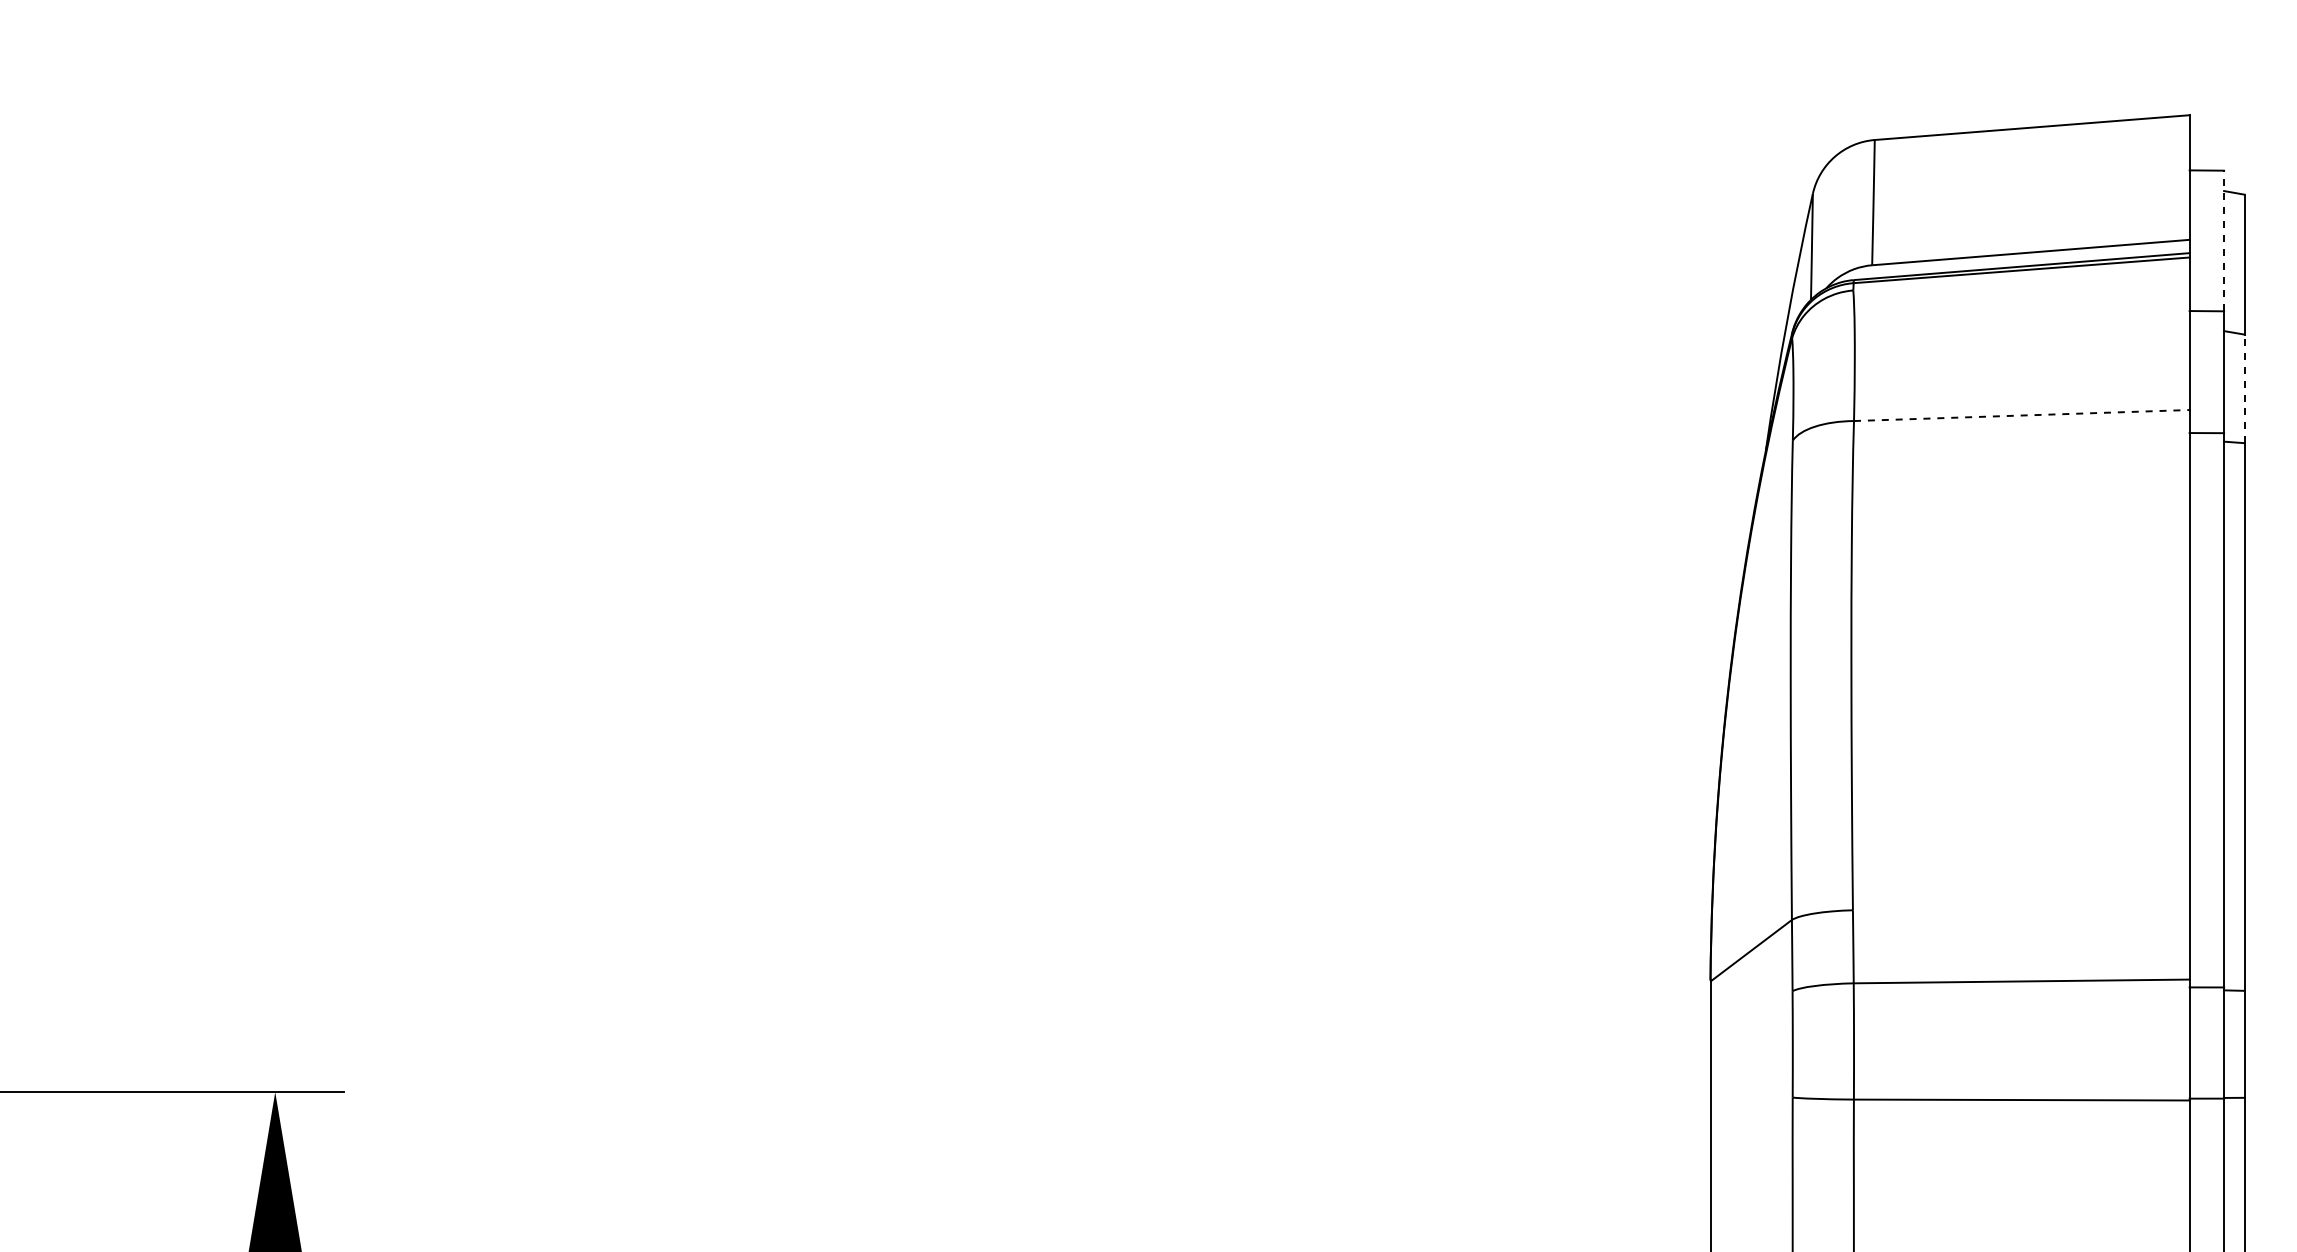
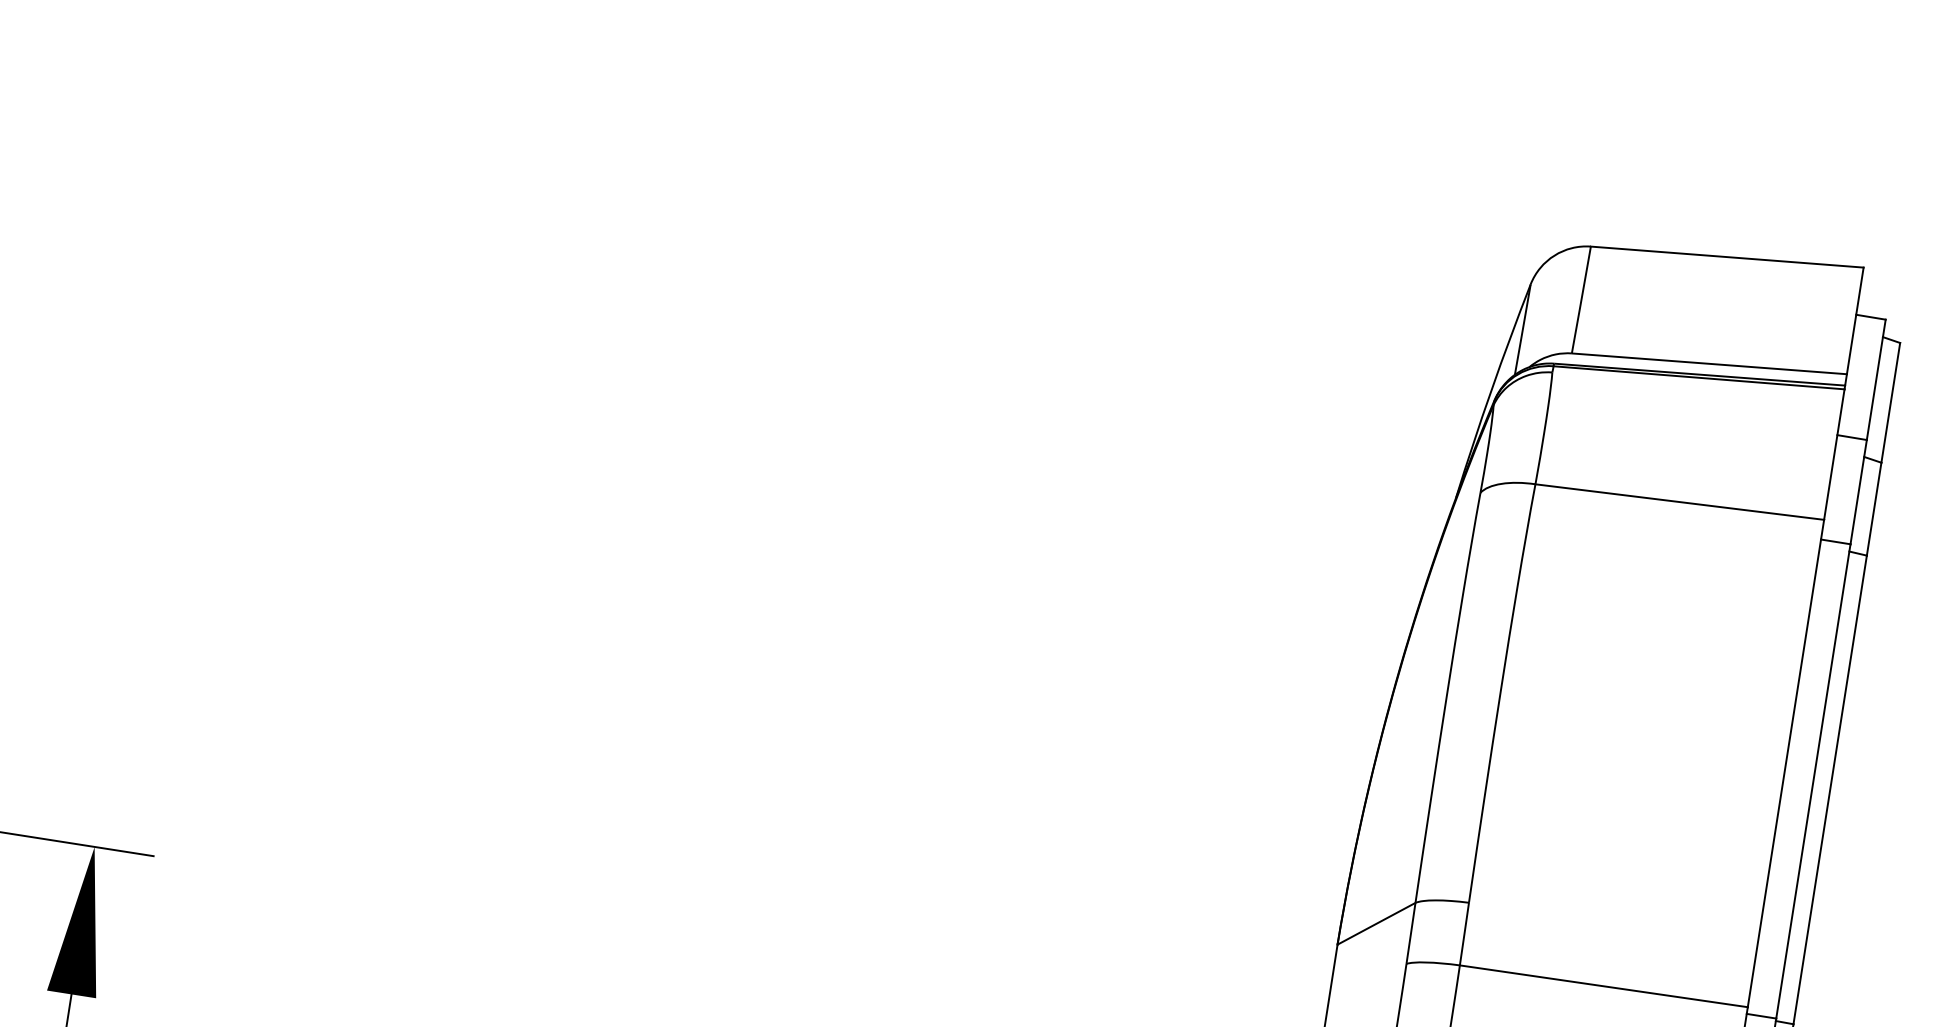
line: (2224, 240) -> (1876, 379), dashed -> solid
line: (2244, 388) -> (1873, 508), dashed -> solid
line: (2021, 415) -> (1679, 502), dashed -> solid

